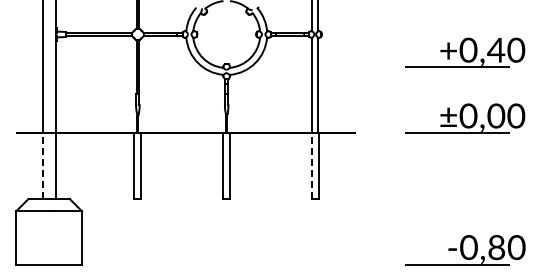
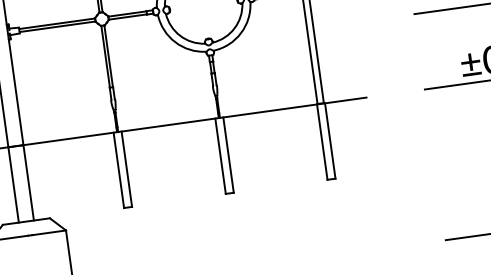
line: (42, 166) -> (13, 185), dashed -> solid
line: (312, 166) -> (322, 142), dashed -> solid

